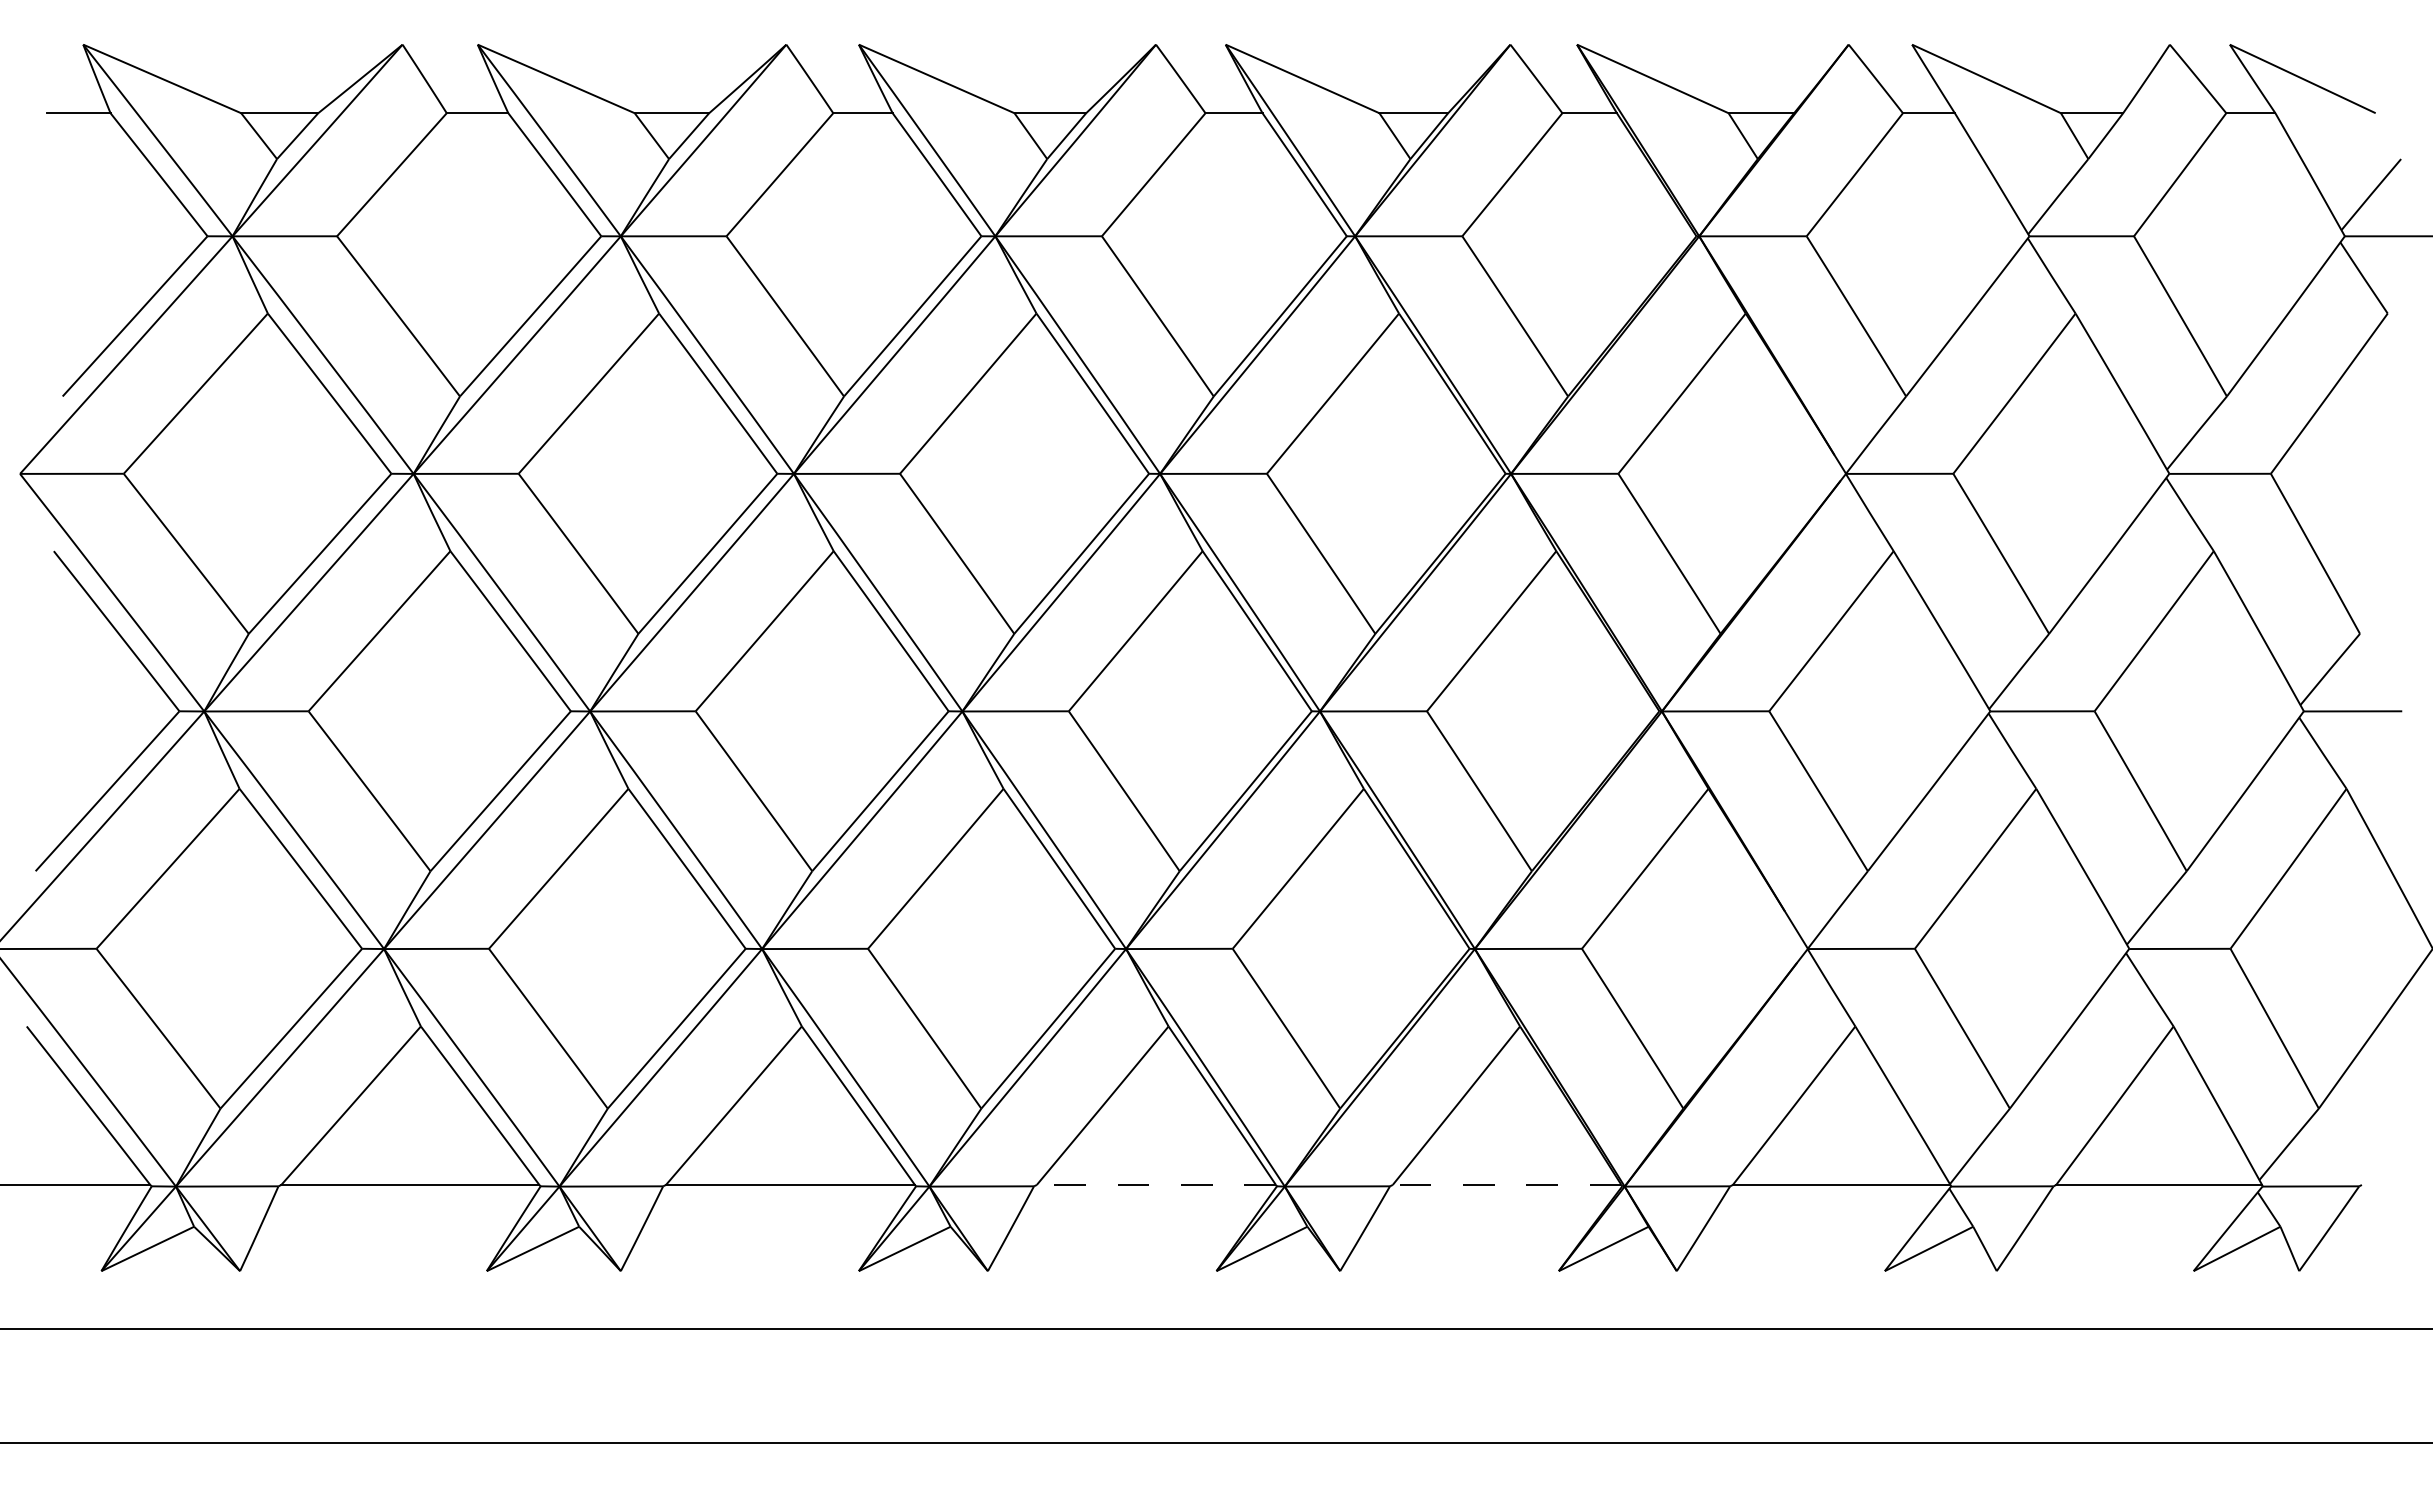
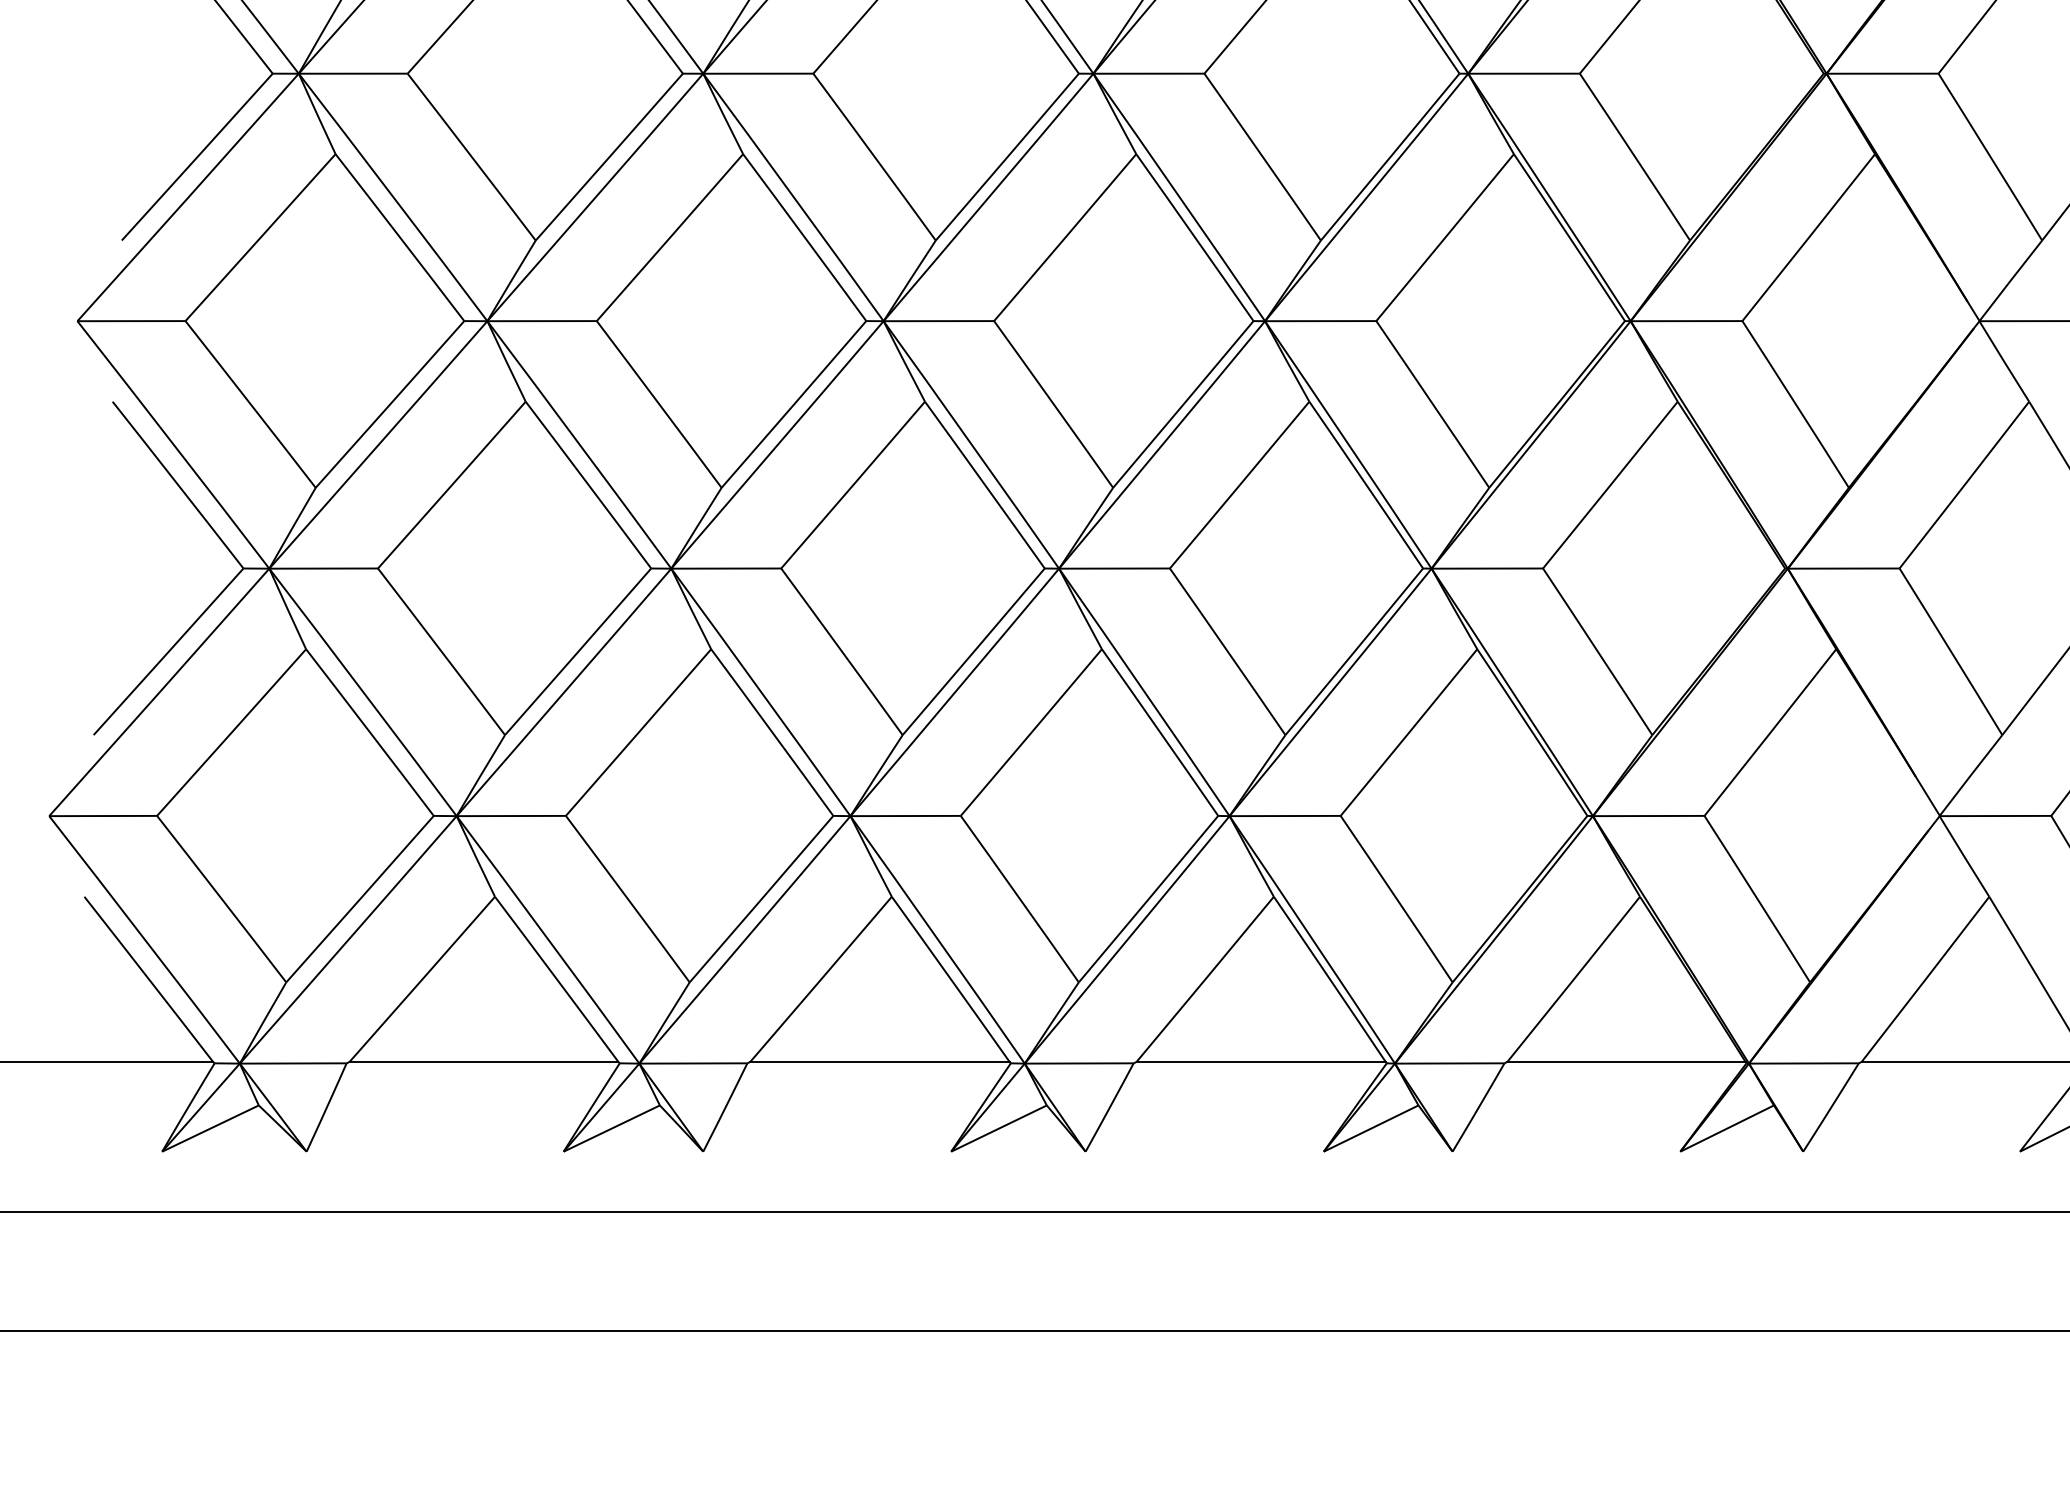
line: (1156, 1184) -> (1261, 1061), dashed -> solid
line: (1506, 1184) -> (1625, 1061), dashed -> solid

